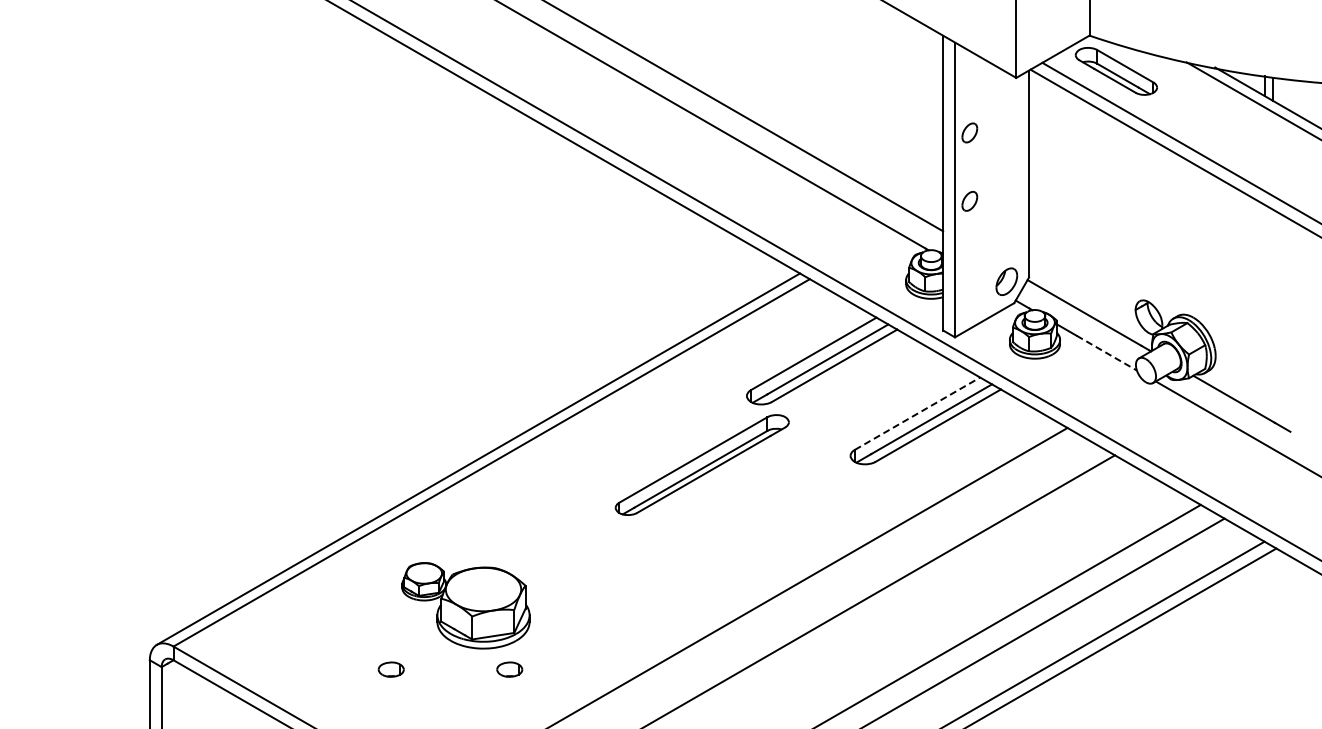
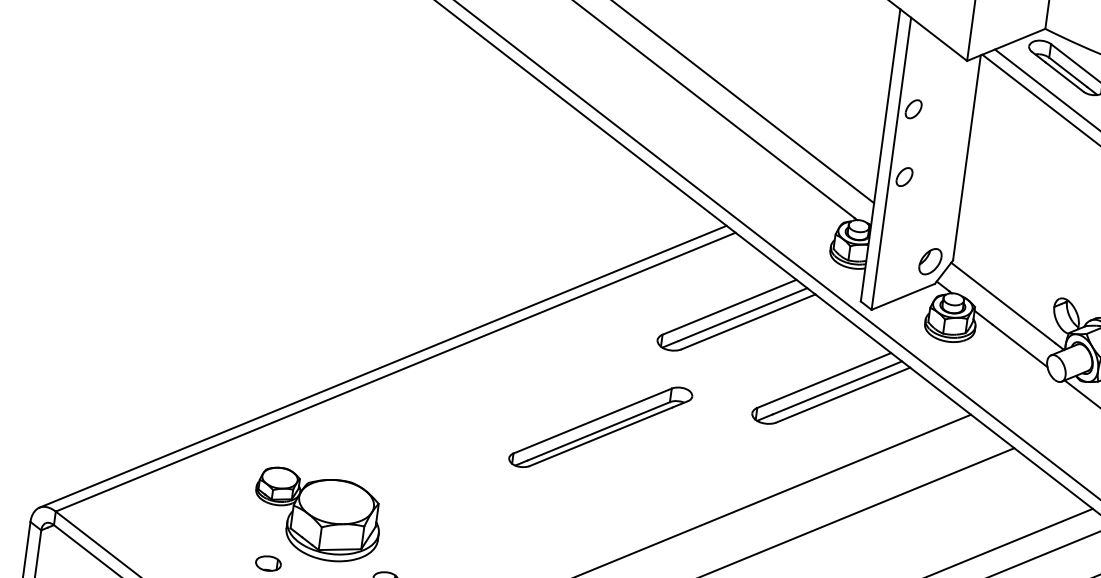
line: (1106, 353) -> (1019, 346), dashed -> solid
line: (917, 413) -> (824, 380), dashed -> solid
part: (701, 464) -> (600, 426), moved
part: (465, 605) -> (316, 515), moved

